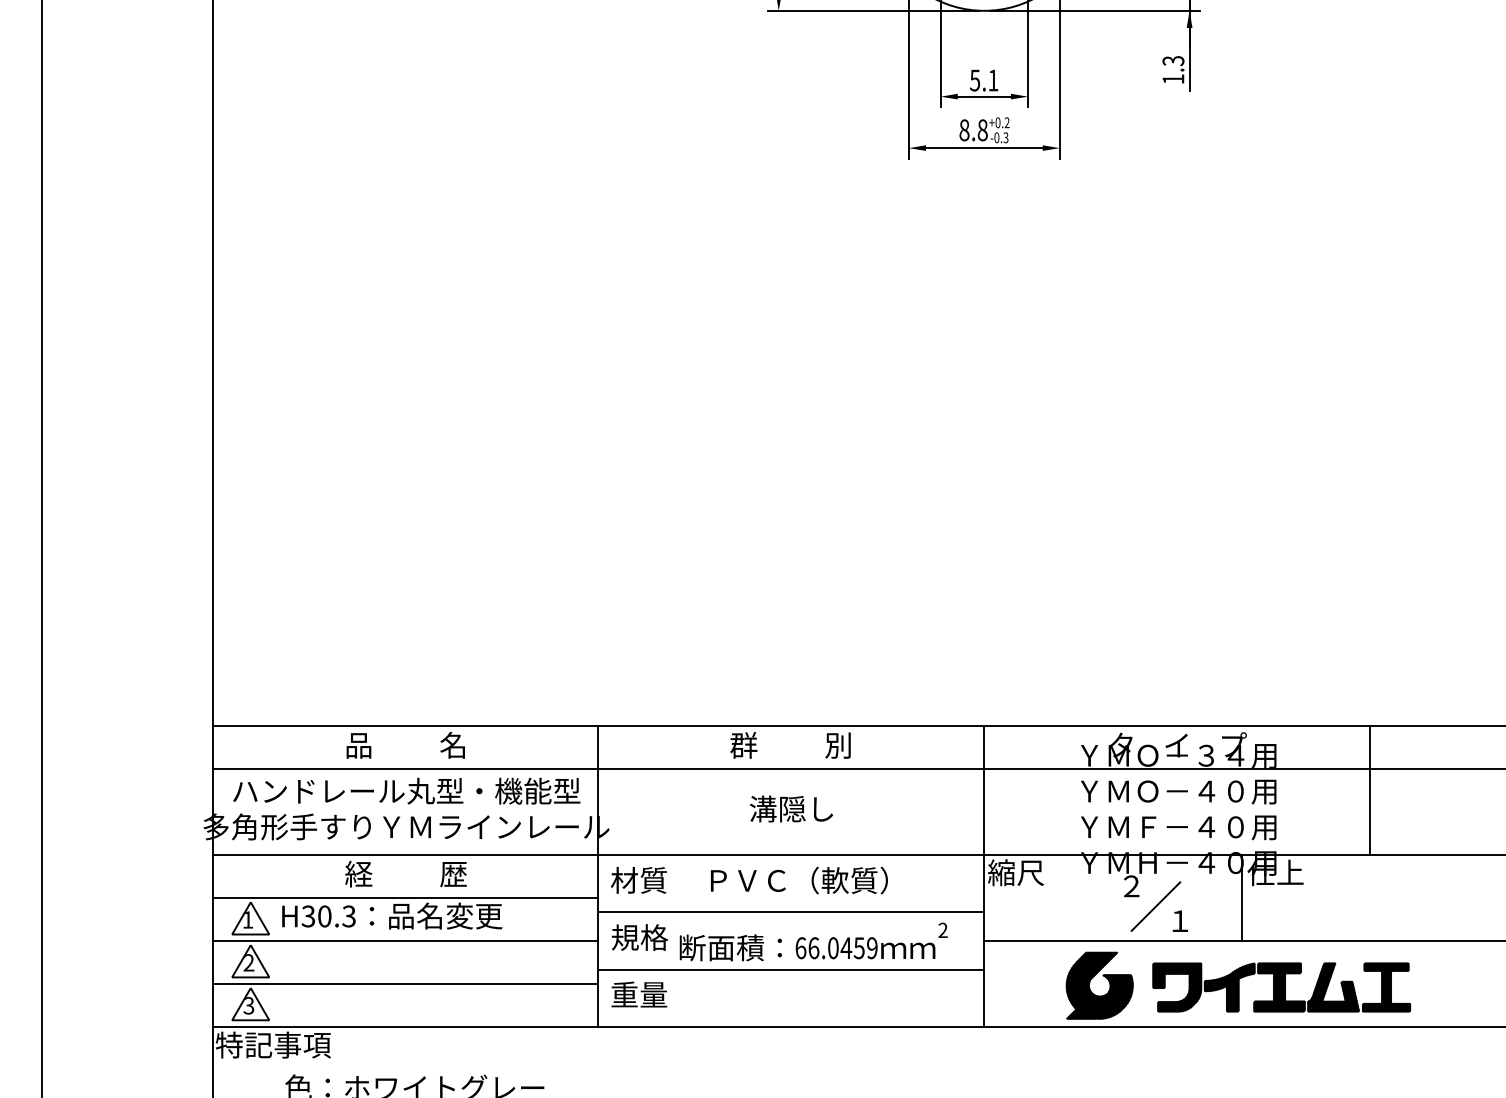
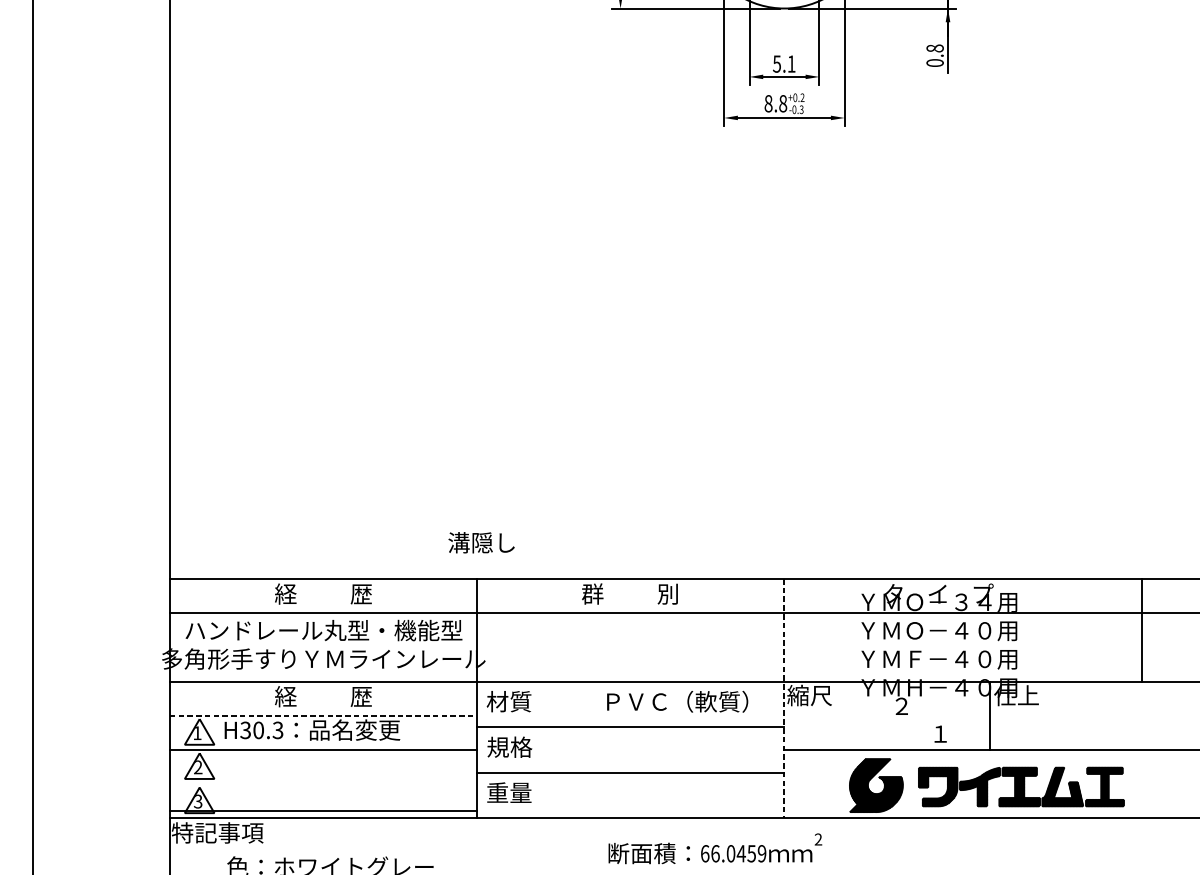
text: (1173, 69) -> (935, 55), 1.3 -> 0.8
text: (405, 744) -> (323, 593), 品          名 -> 経          歴
line: (1370, 790) -> (1141, 629), moved
text: (790, 808) -> (480, 542), moved
line: (984, 877) -> (784, 699), solid -> dashed
text: (799, 880) -> (677, 701), moved
line: (405, 898) -> (323, 716), solid -> dashed
line: (1155, 906) -> (920, 722), removed
text: (813, 941) -> (715, 848), moved
line: (405, 983) -> (323, 810), moved

